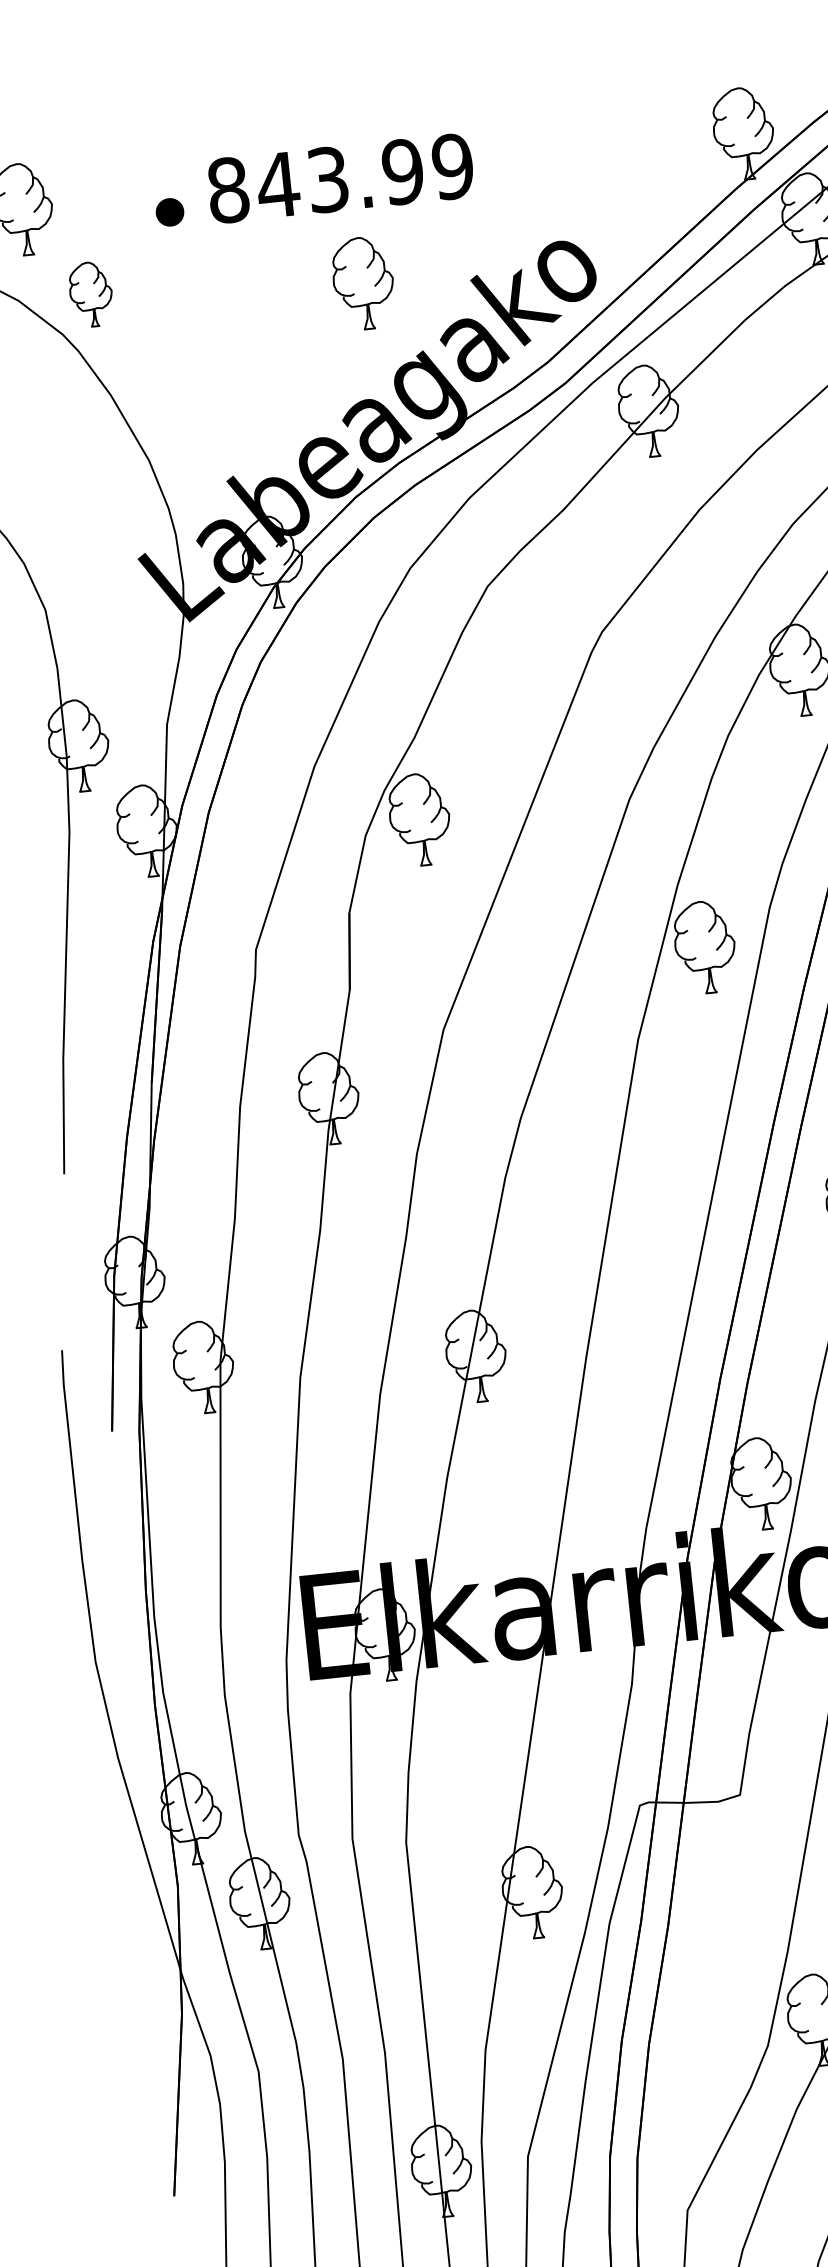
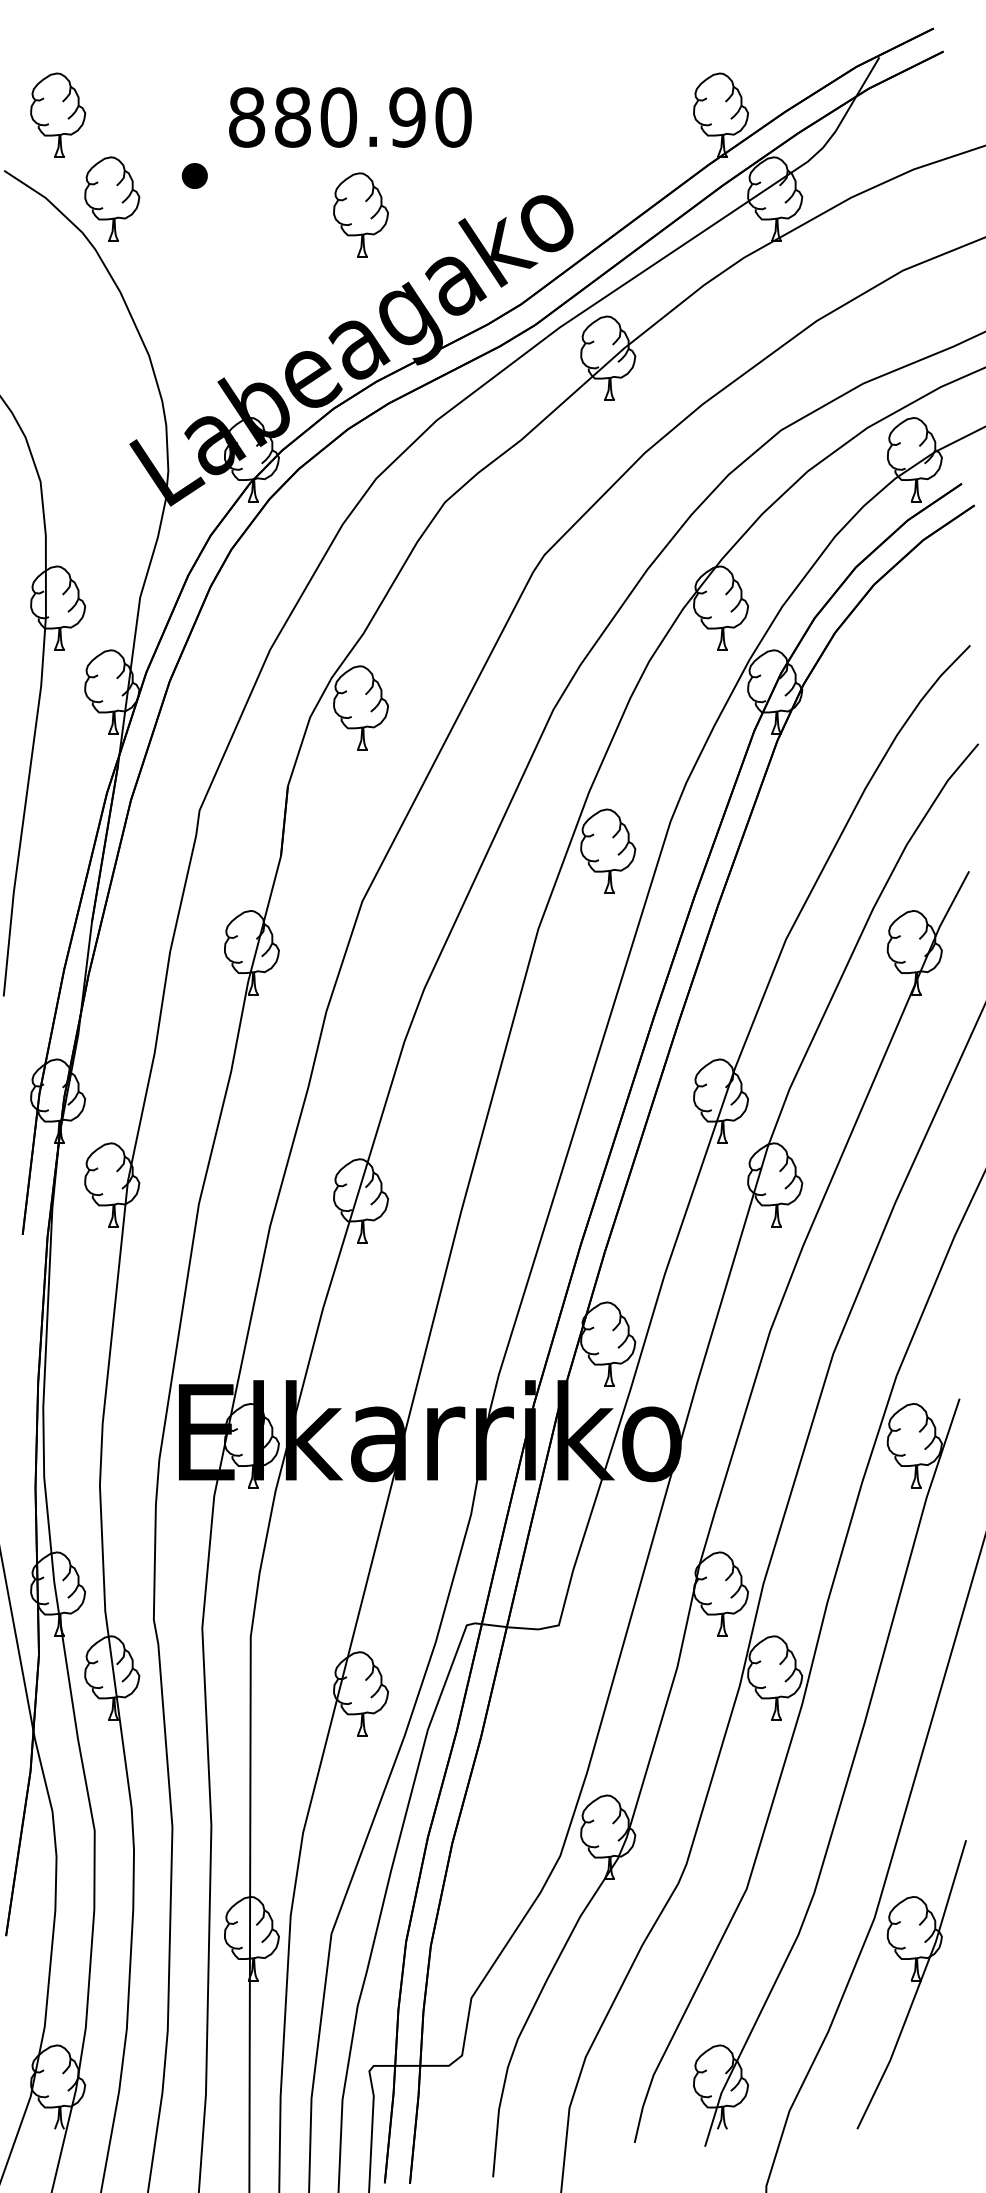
text: (364, 175) -> (372, 117), 843.99 -> 880.90
part: (169, 211) -> (194, 175), moved
part: (91, 293) -> (112, 198), size x1.43

